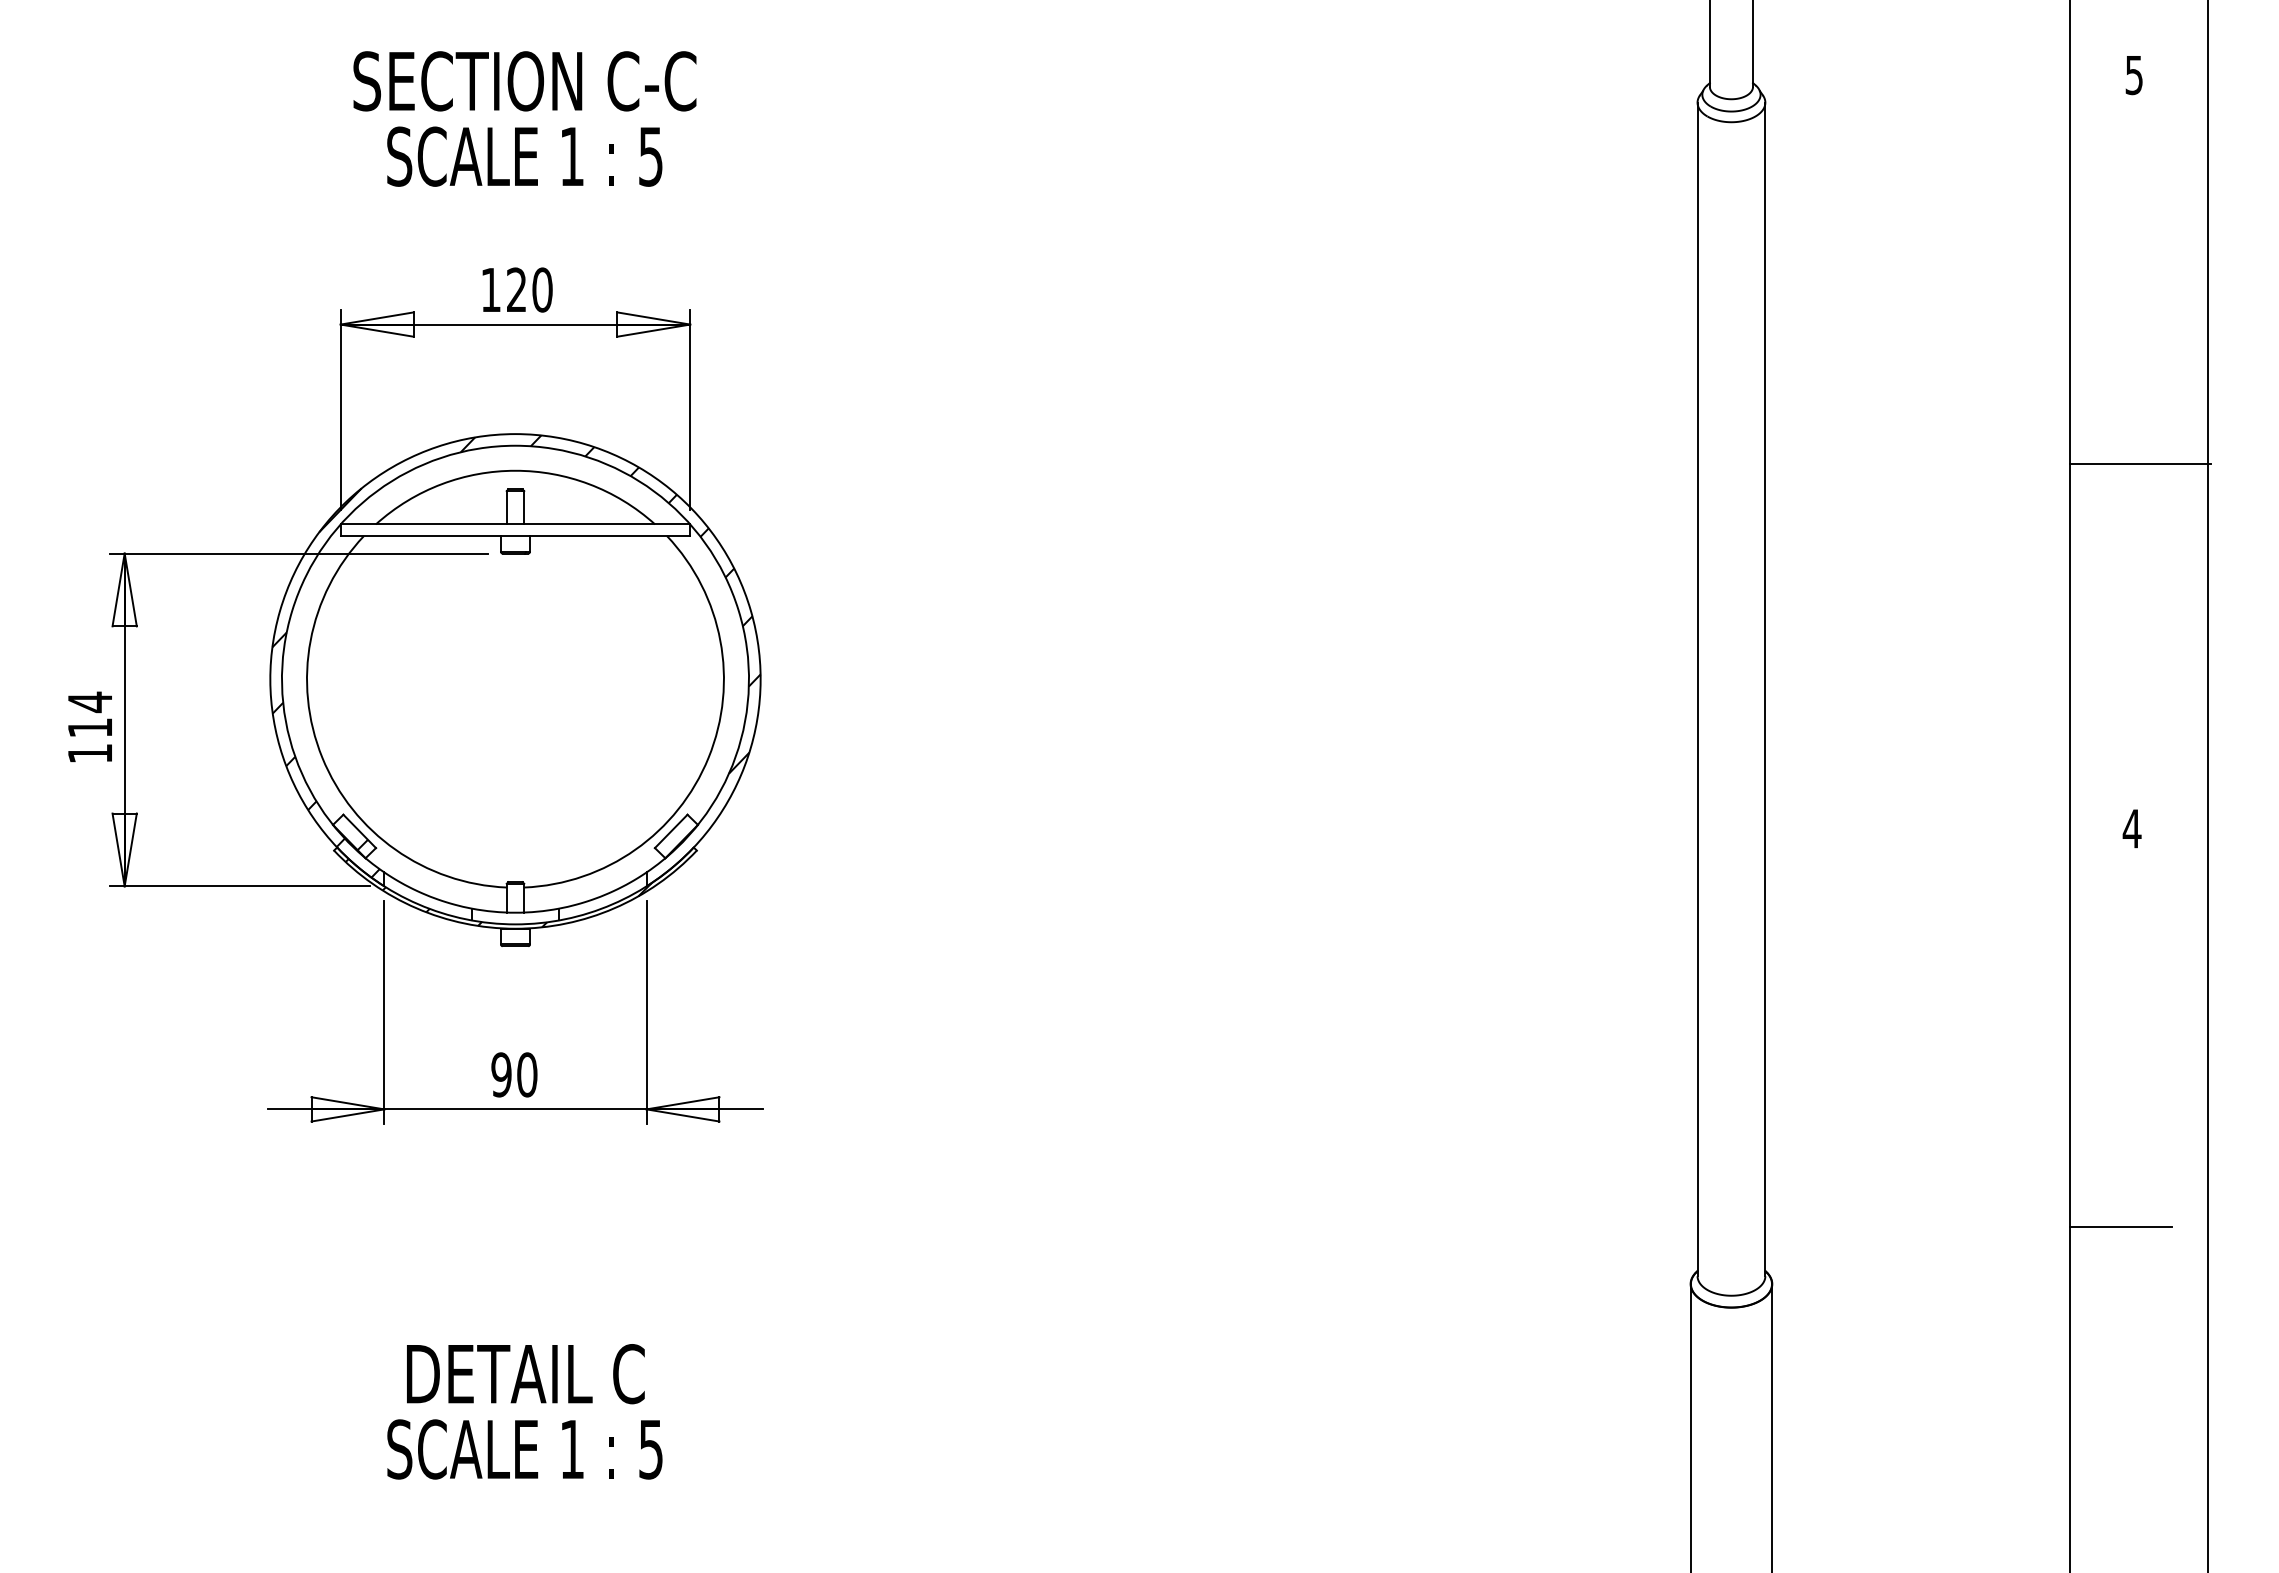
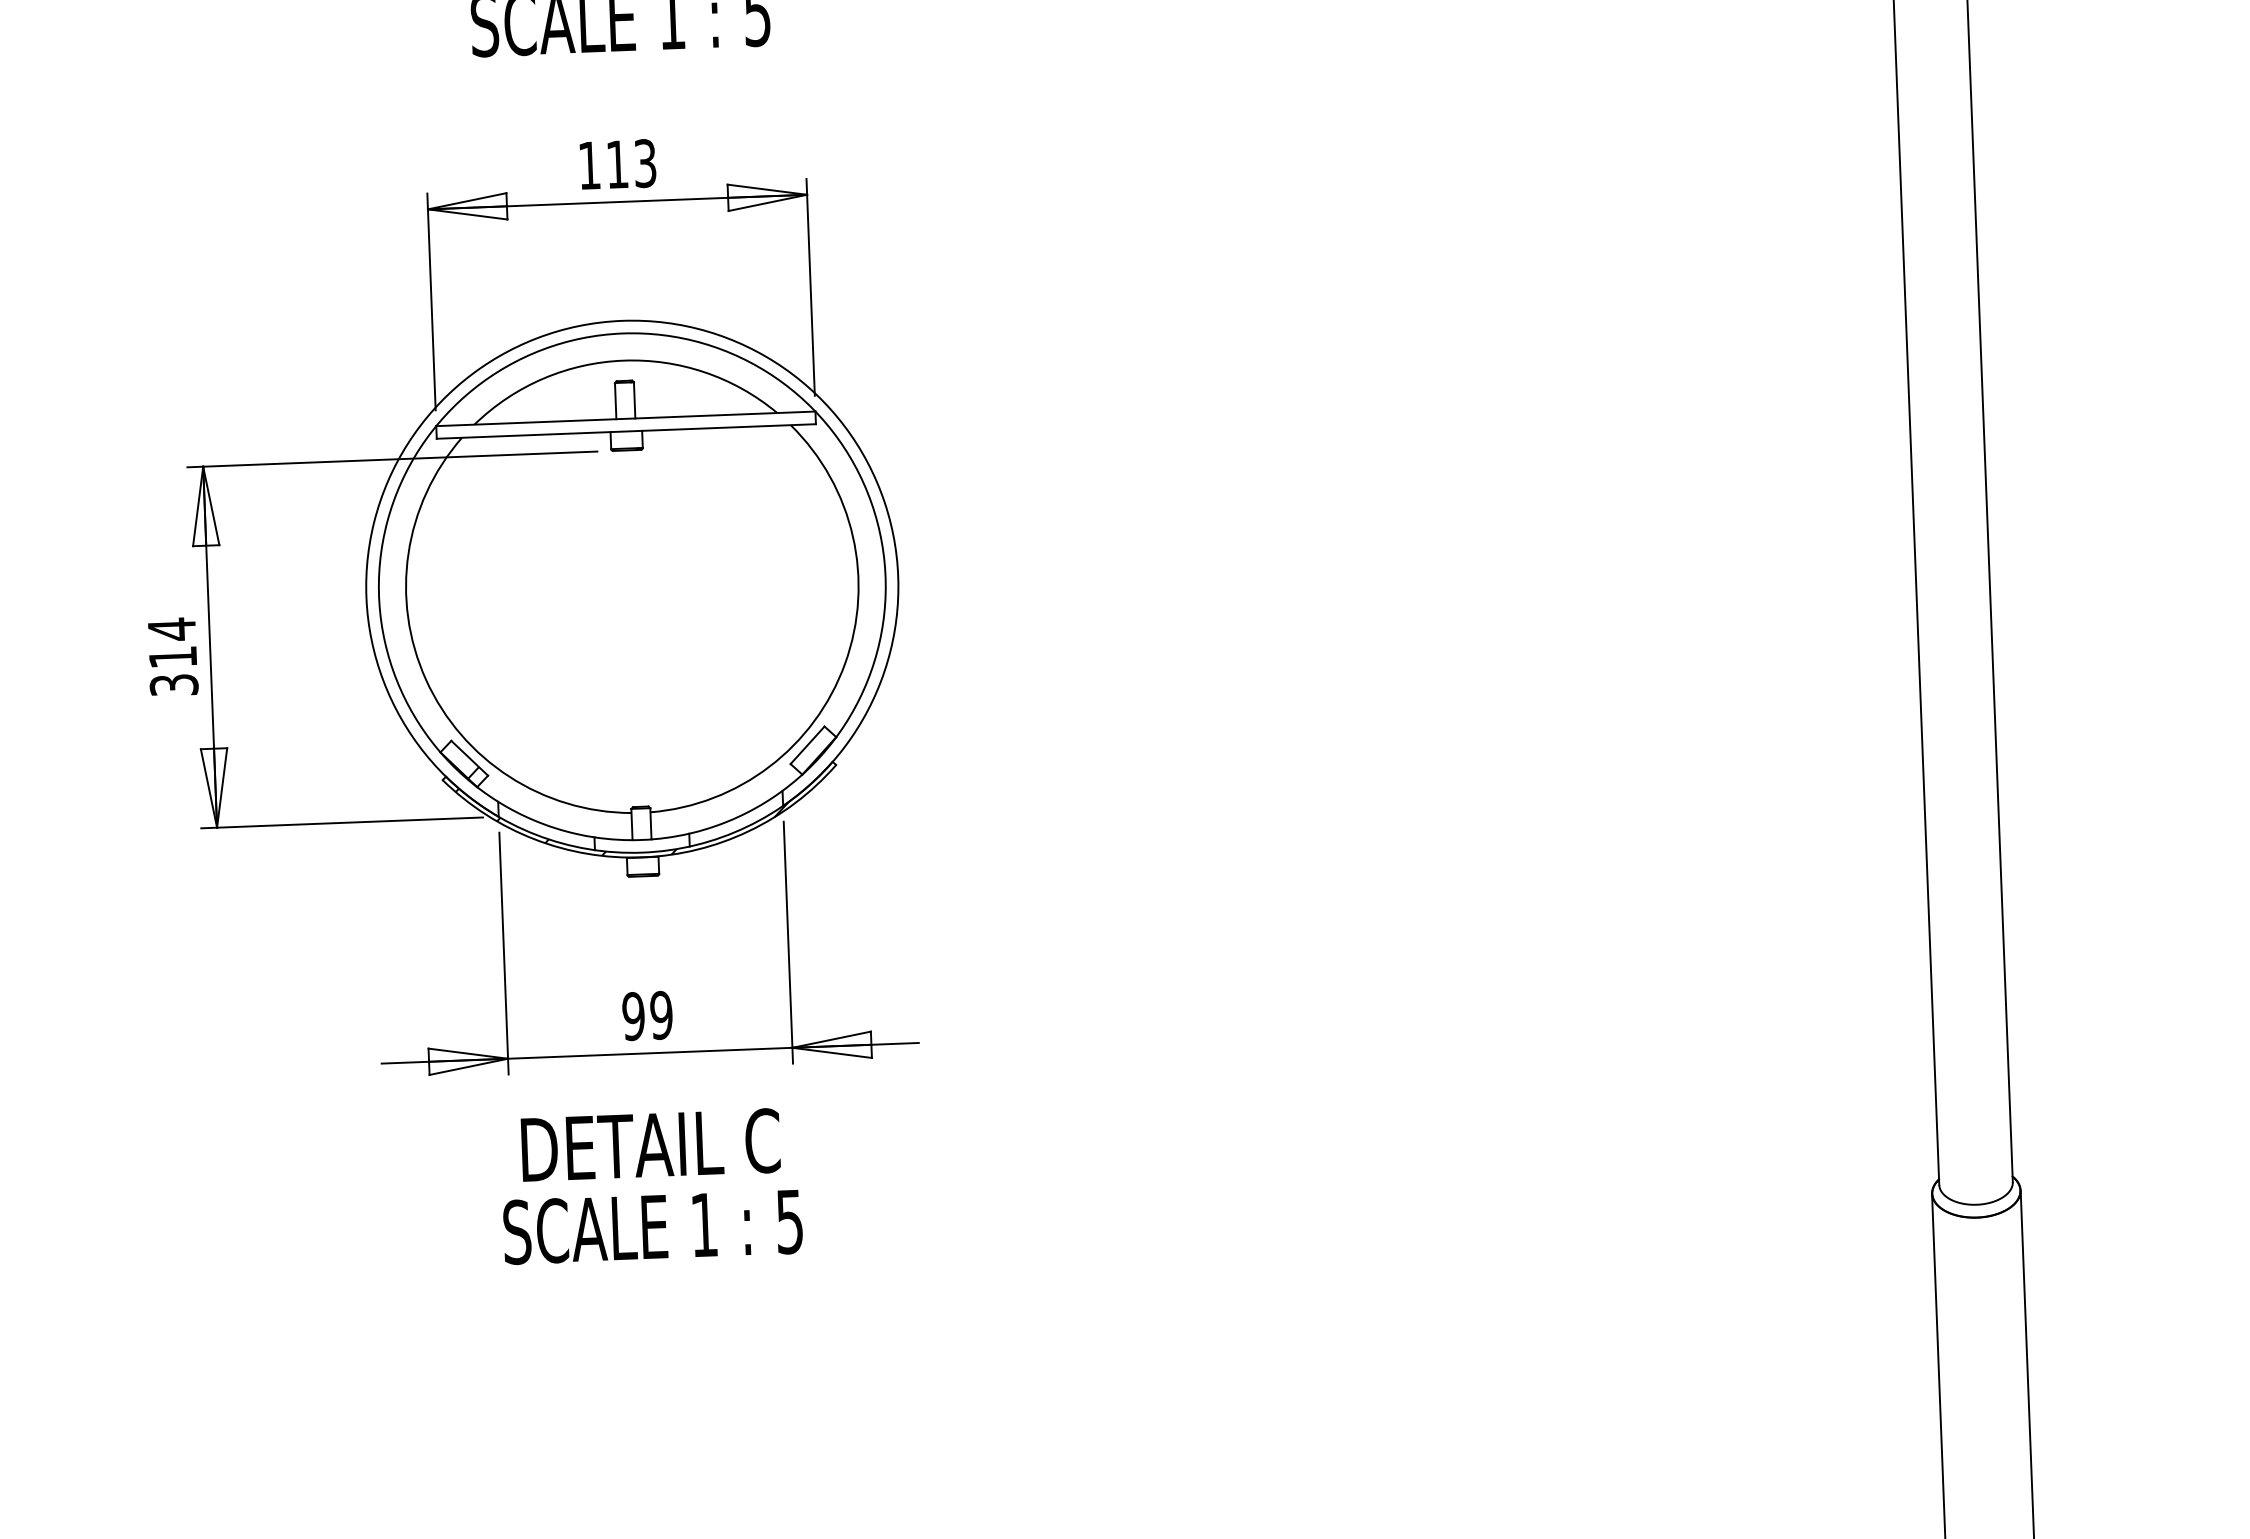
text: (529, 289) -> (631, 163), 120 -> 113
hatch: (516, 656) -> (632, 562), removed
text: (89, 753) -> (173, 685), 114 -> 314
text: (527, 1074) -> (661, 1014), 90 -> 99
text: (524, 1411) -> (651, 1185), moved

